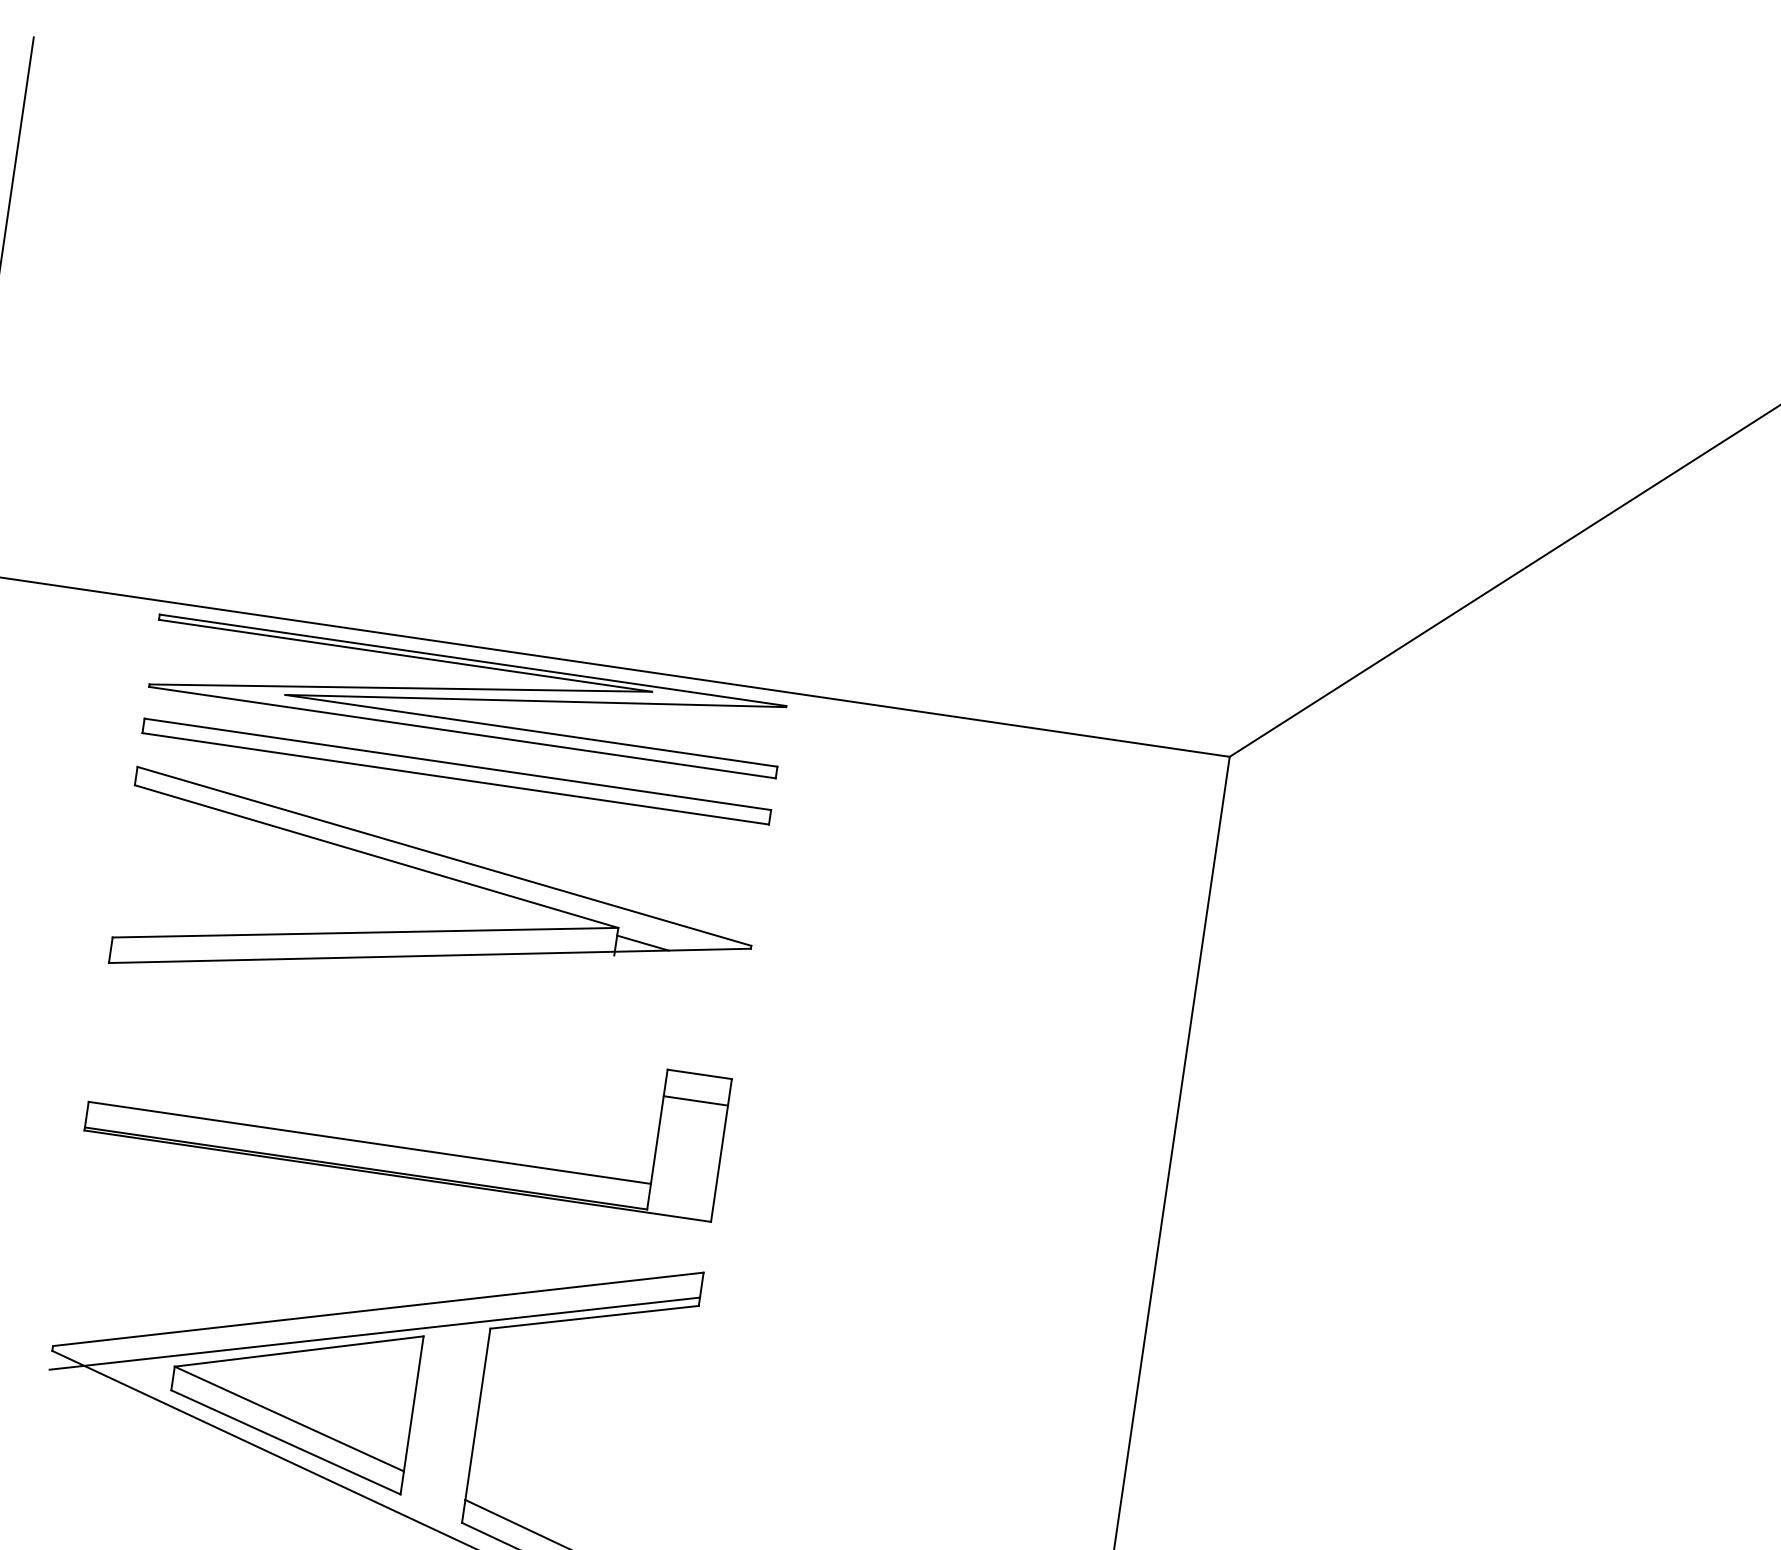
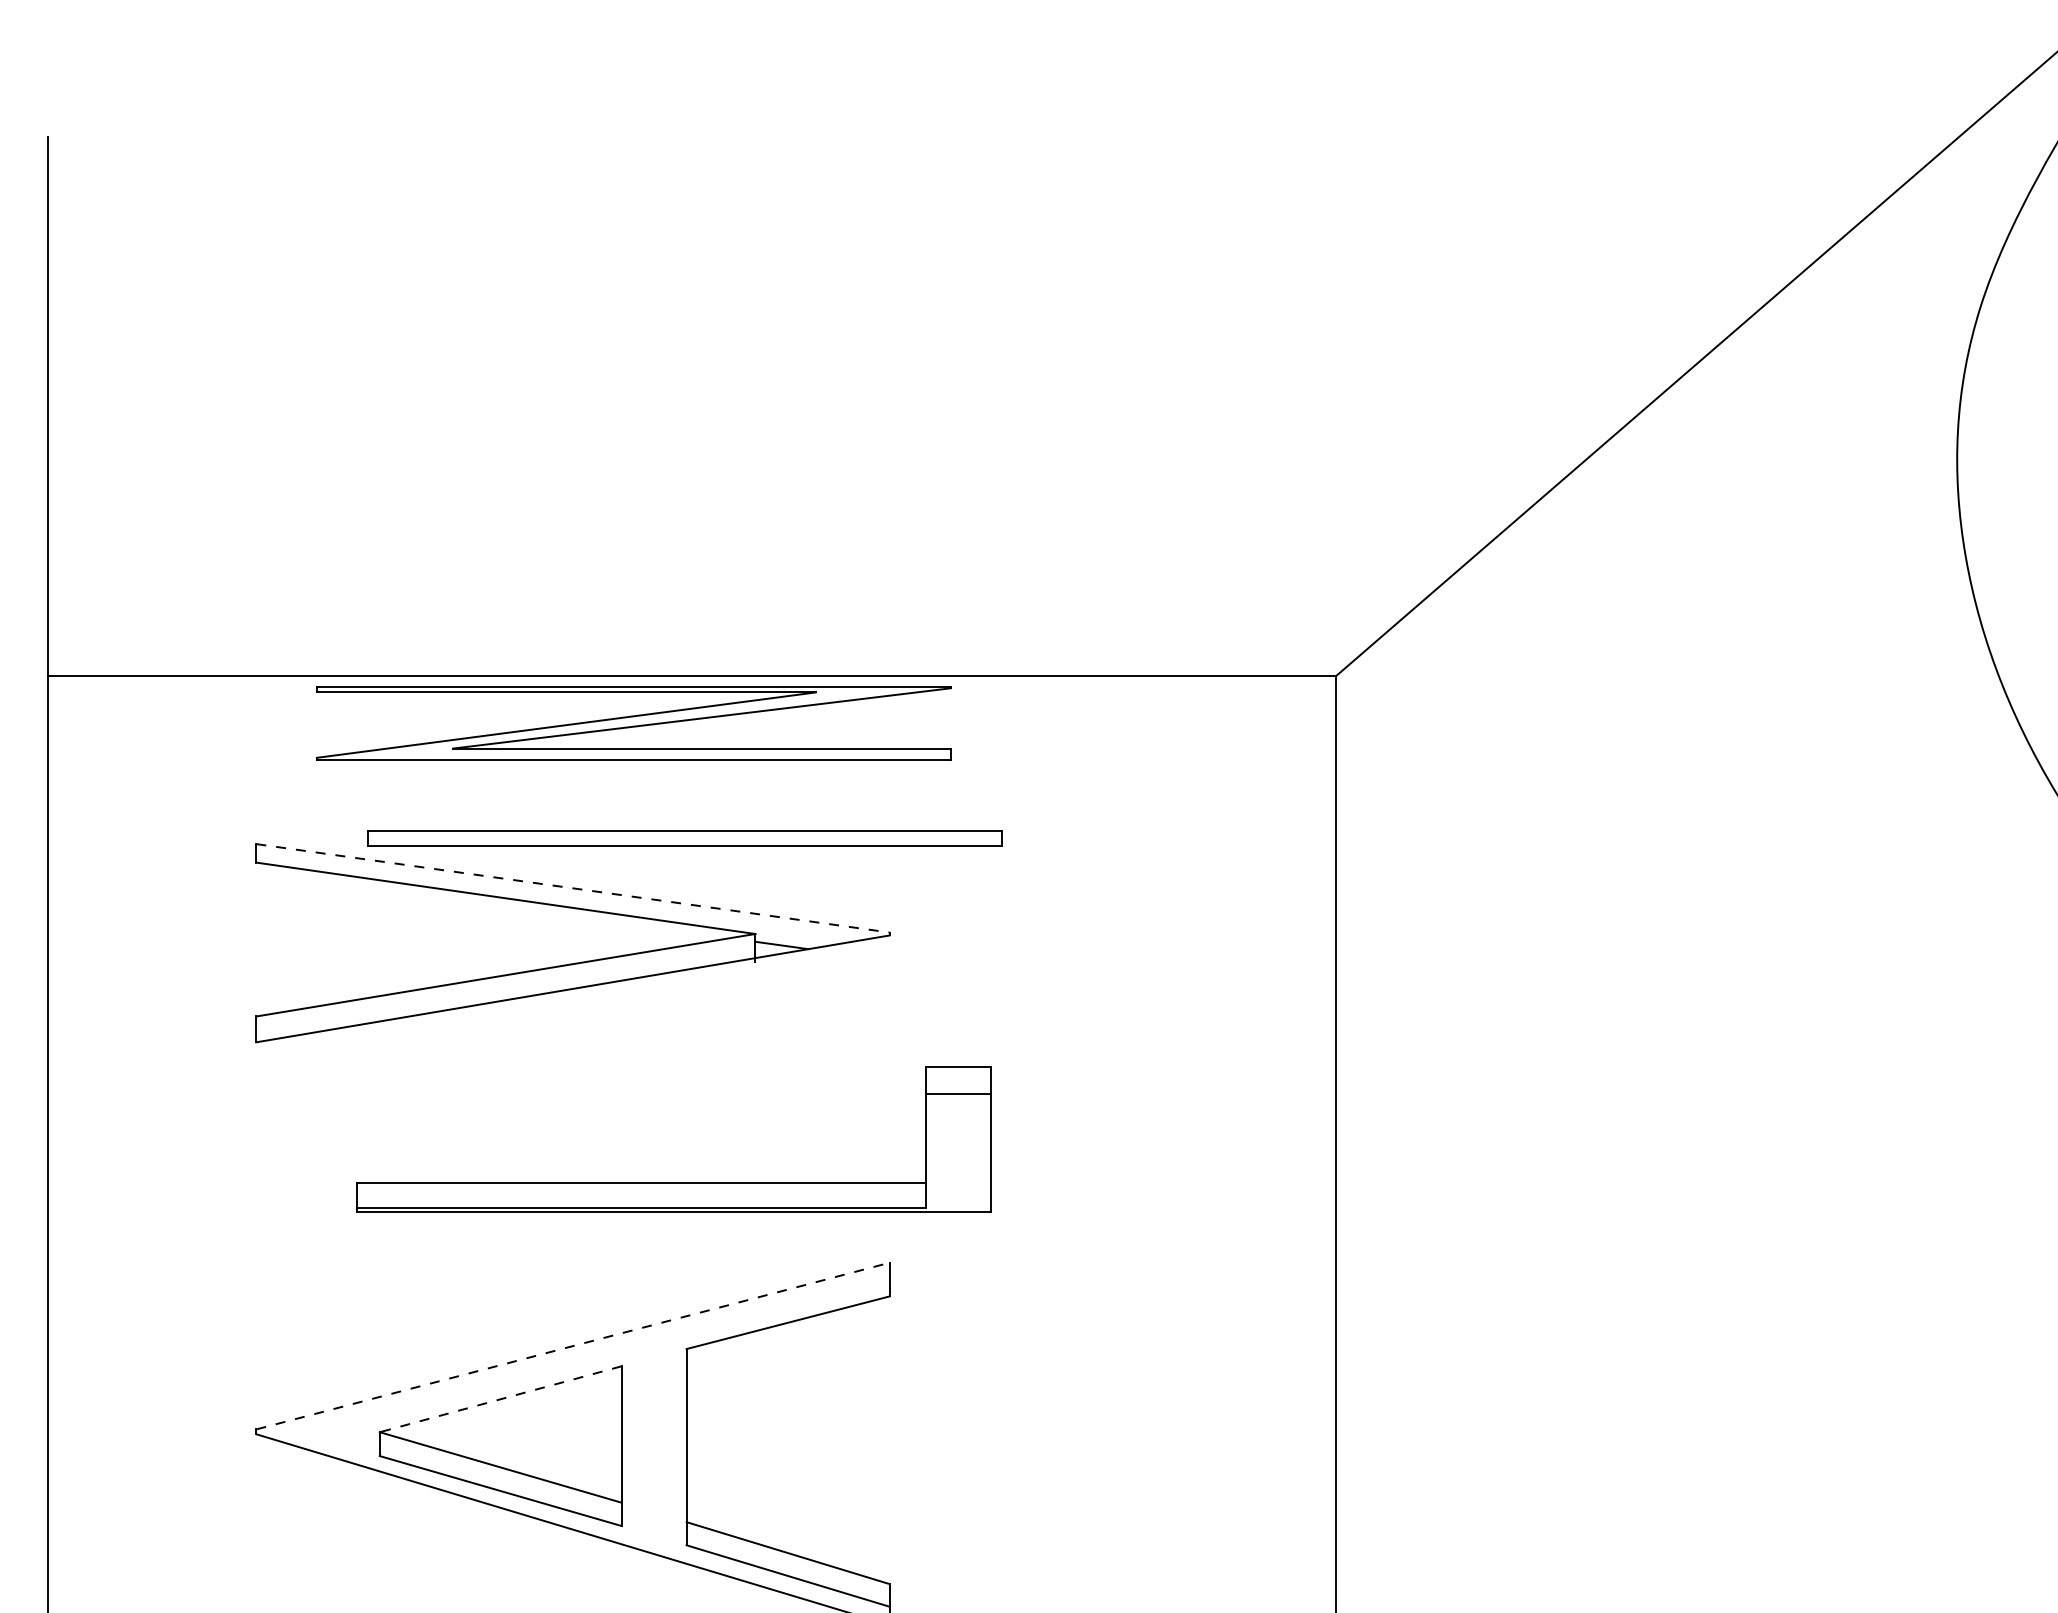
part: (467, 696) -> (633, 723), moved
part: (456, 771) -> (684, 838), moved
line: (443, 856) -> (572, 888), solid -> dashed
part: (401, 1147) -> (673, 1182), moved
line: (378, 1308) -> (573, 1345), solid -> dashed
line: (374, 1333) -> (572, 1370), removed
line: (298, 1351) -> (500, 1399), solid -> dashed

